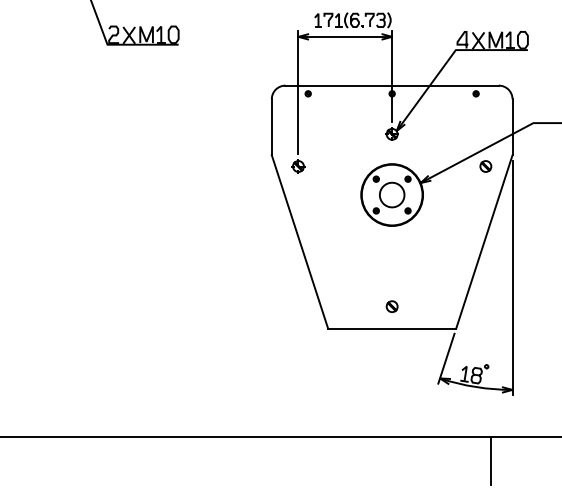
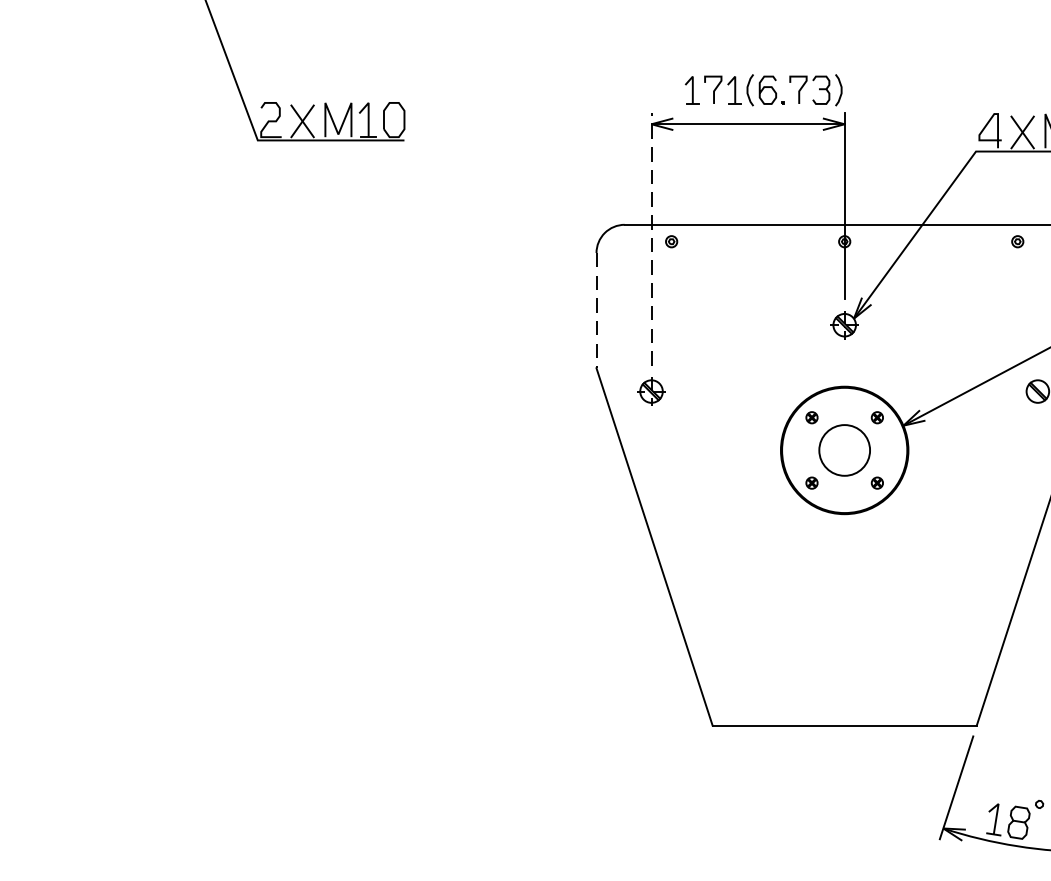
line: (298, 92) -> (651, 238), solid -> dashed
line: (271, 127) -> (595, 311), solid -> dashed
part: (391, 306) -> (843, 680), removed

